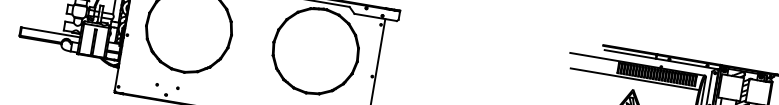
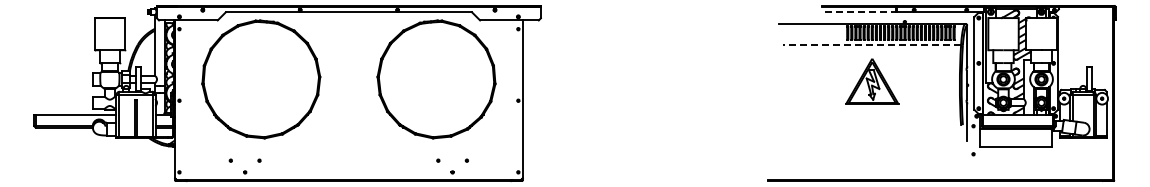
line: (630, 54) -> (860, 12), solid -> dashed
line: (635, 79) -> (872, 44), solid -> dashed

